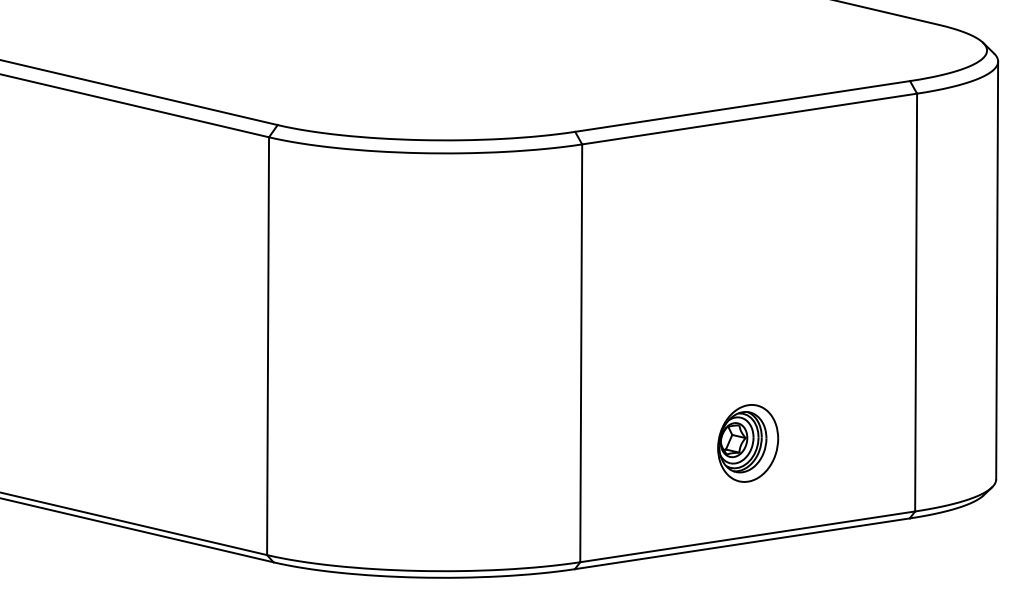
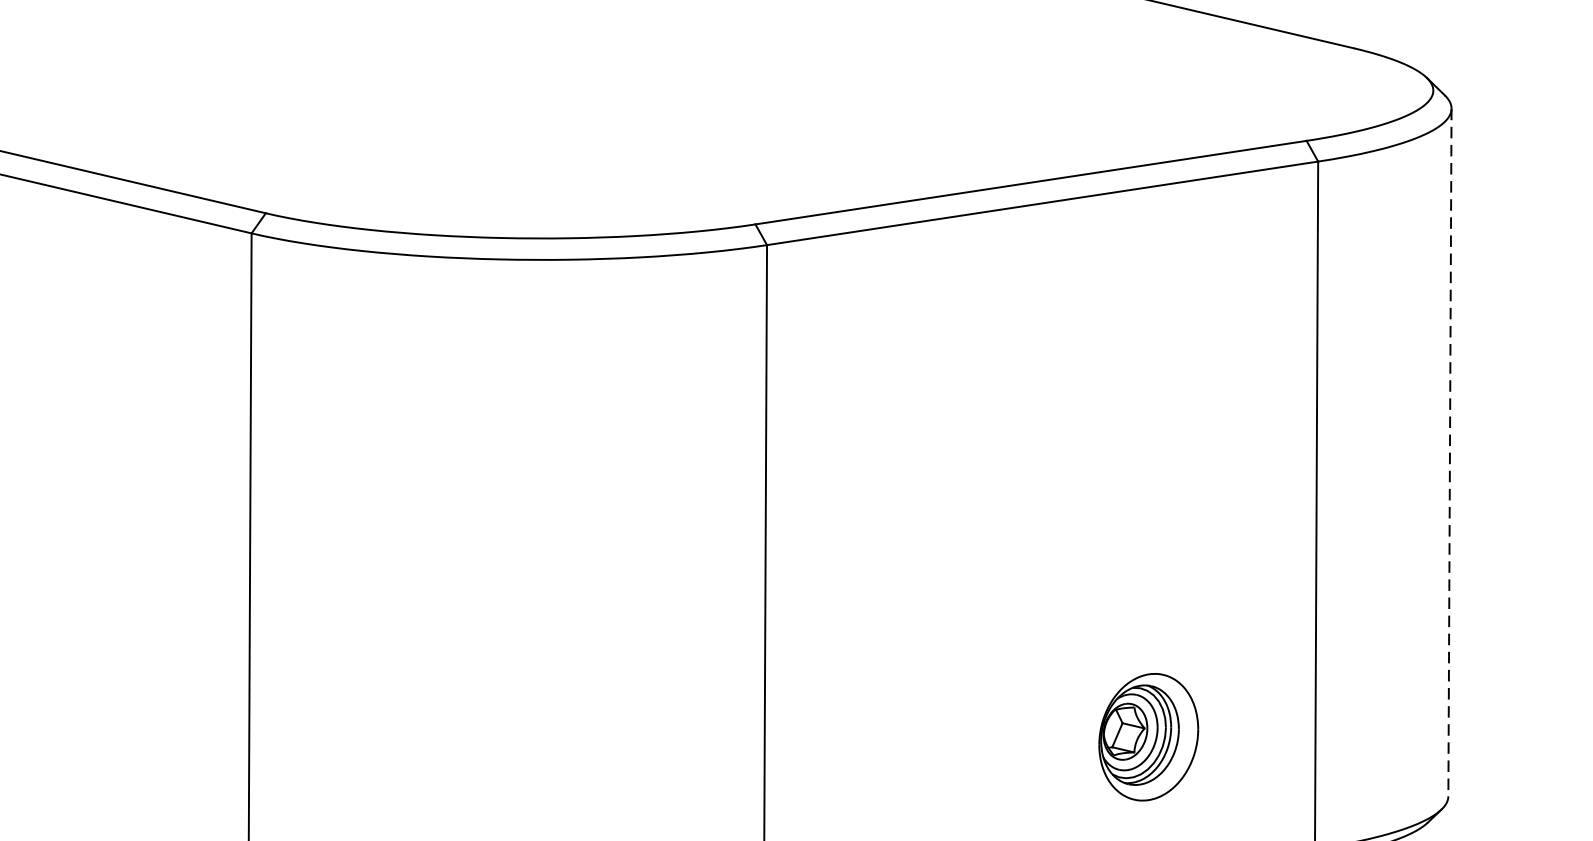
line: (997, 270) -> (1450, 452), solid -> dashed
part: (748, 443) -> (1149, 737), moved

